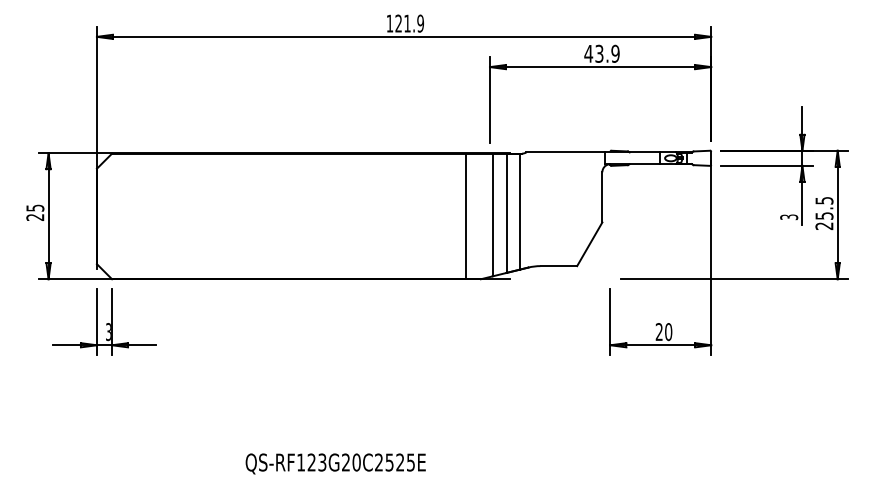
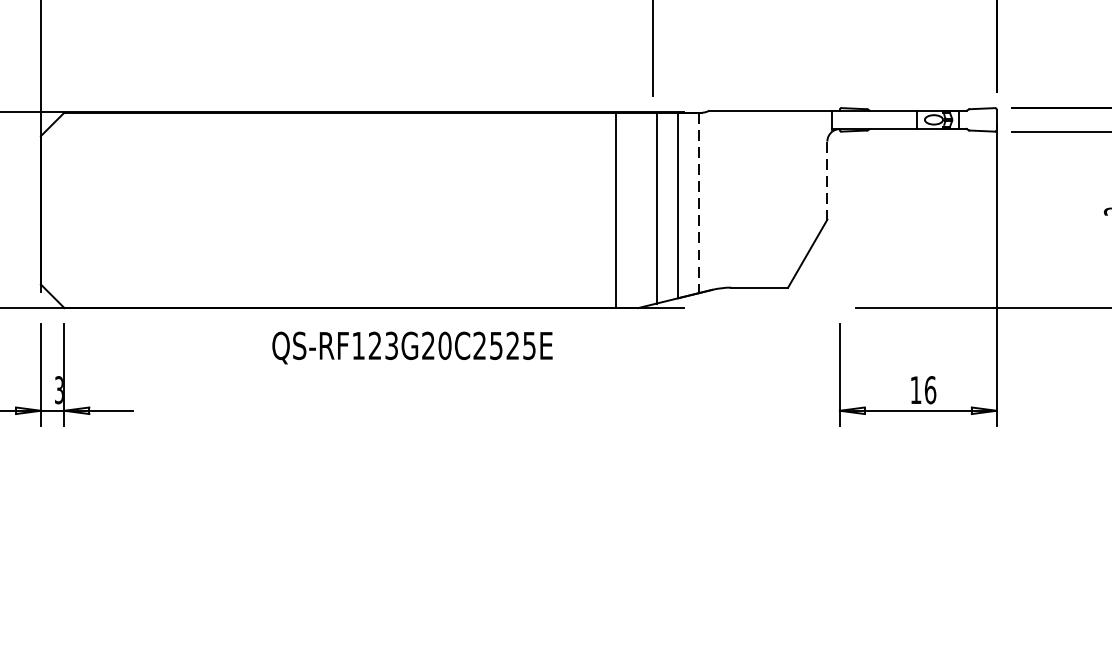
line: (602, 197) -> (827, 180), solid -> dashed
line: (519, 212) -> (698, 204), solid -> dashed
text: (663, 331) -> (922, 389), 20 -> 16
text: (335, 463) -> (412, 347), moved

